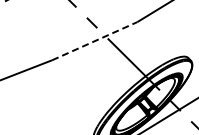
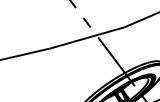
line: (94, 41) -> (86, 38), dashed -> solid

